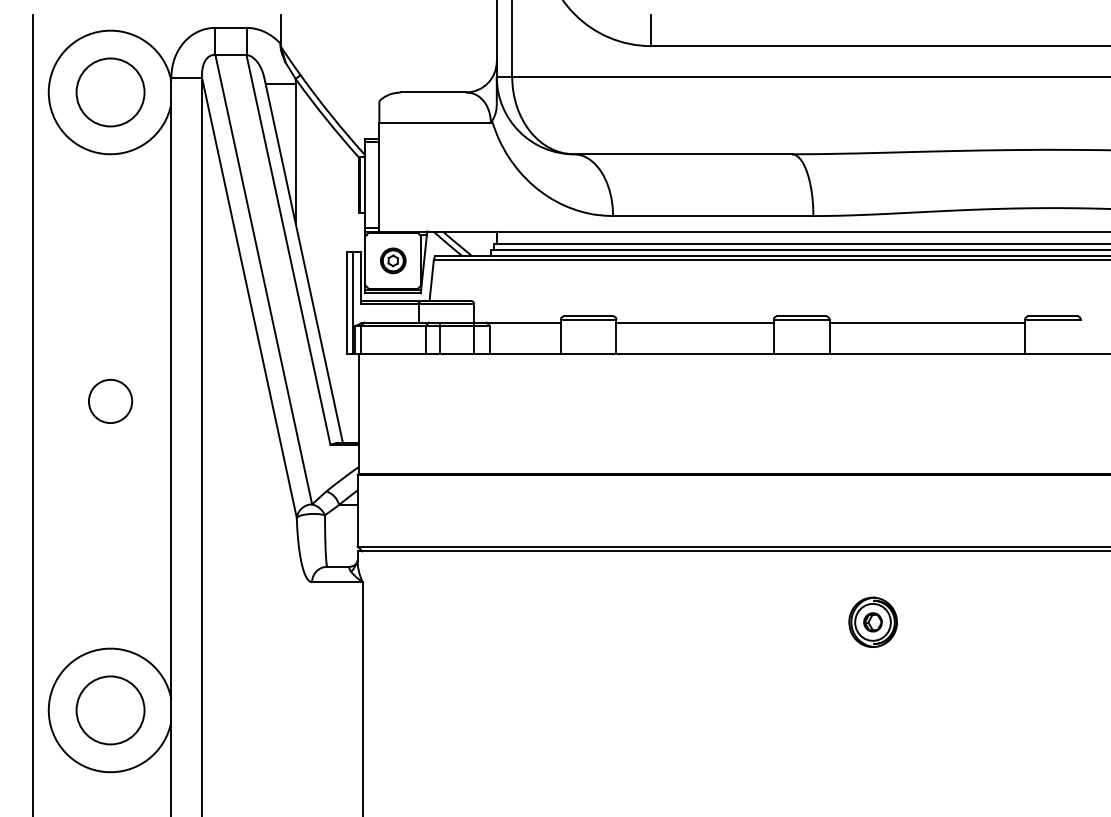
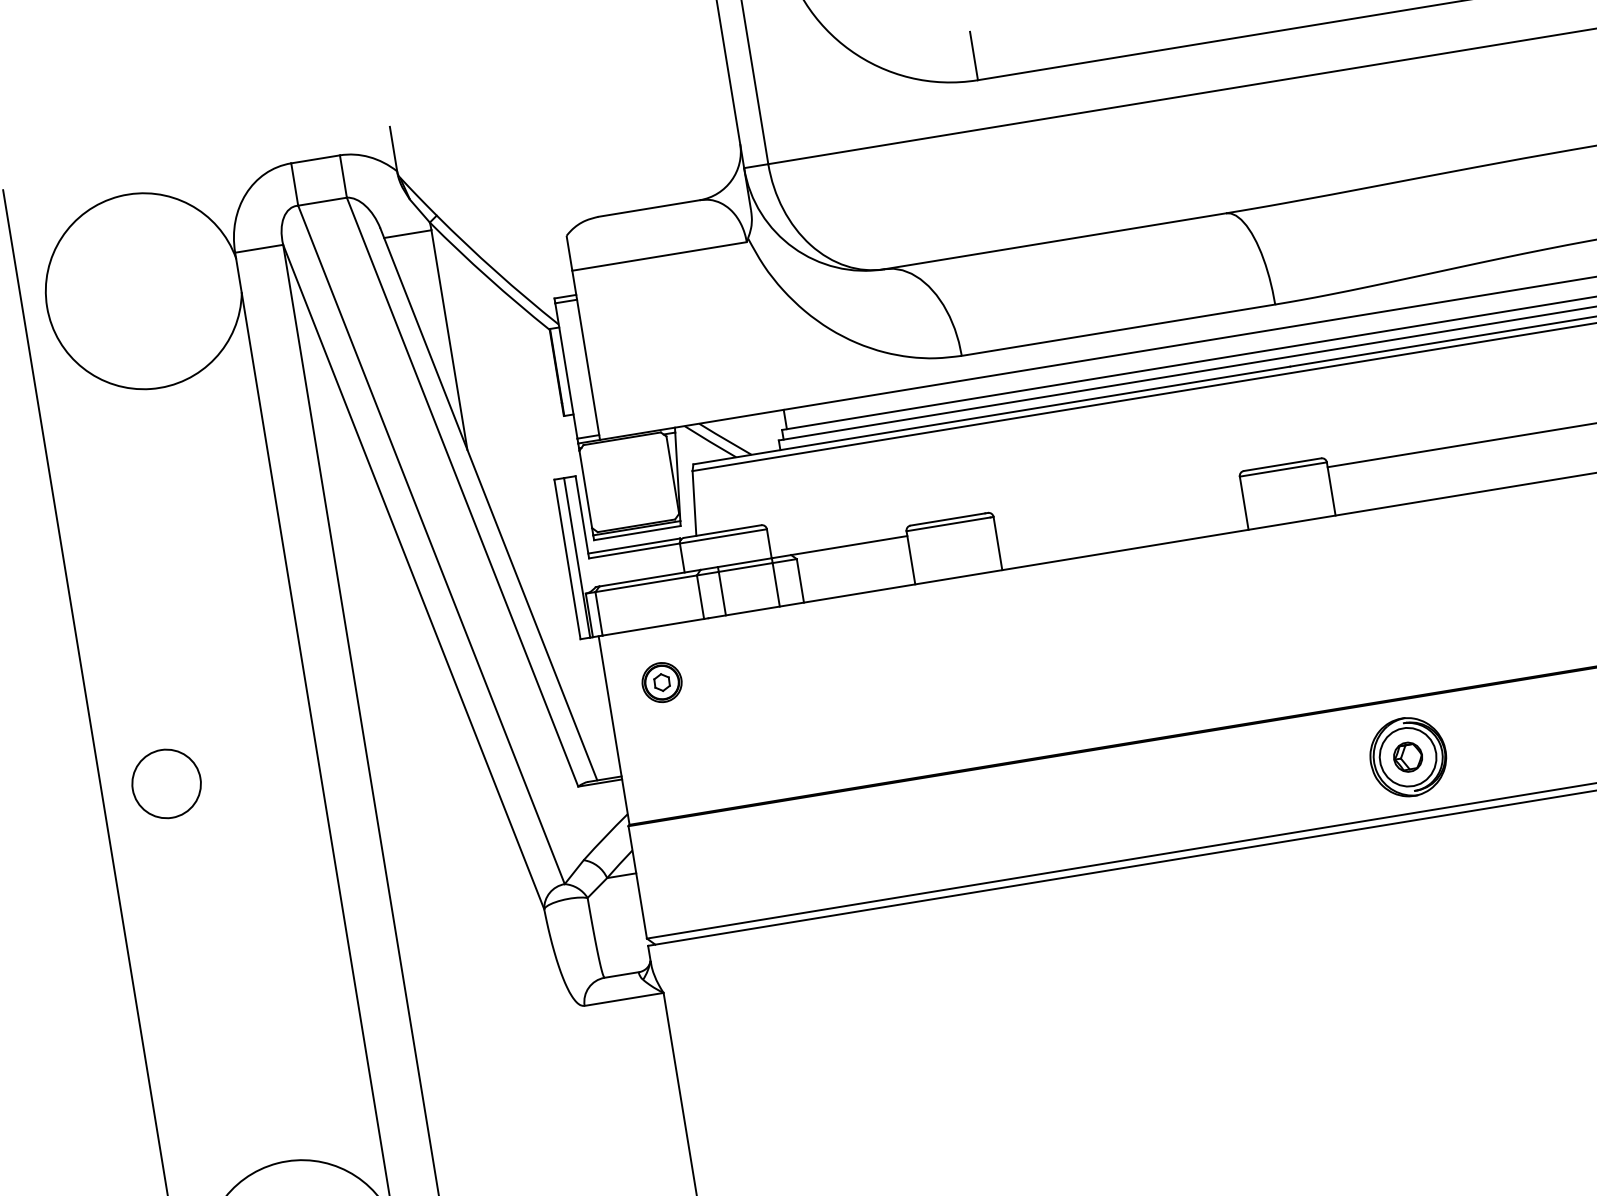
circle: (110, 92) -> (143, 291), removed
part: (393, 260) -> (662, 681), moved
line: (694, 322) -> (1116, 501), removed
circle: (110, 400) -> (166, 782), moved
part: (872, 621) -> (1407, 755), moved

